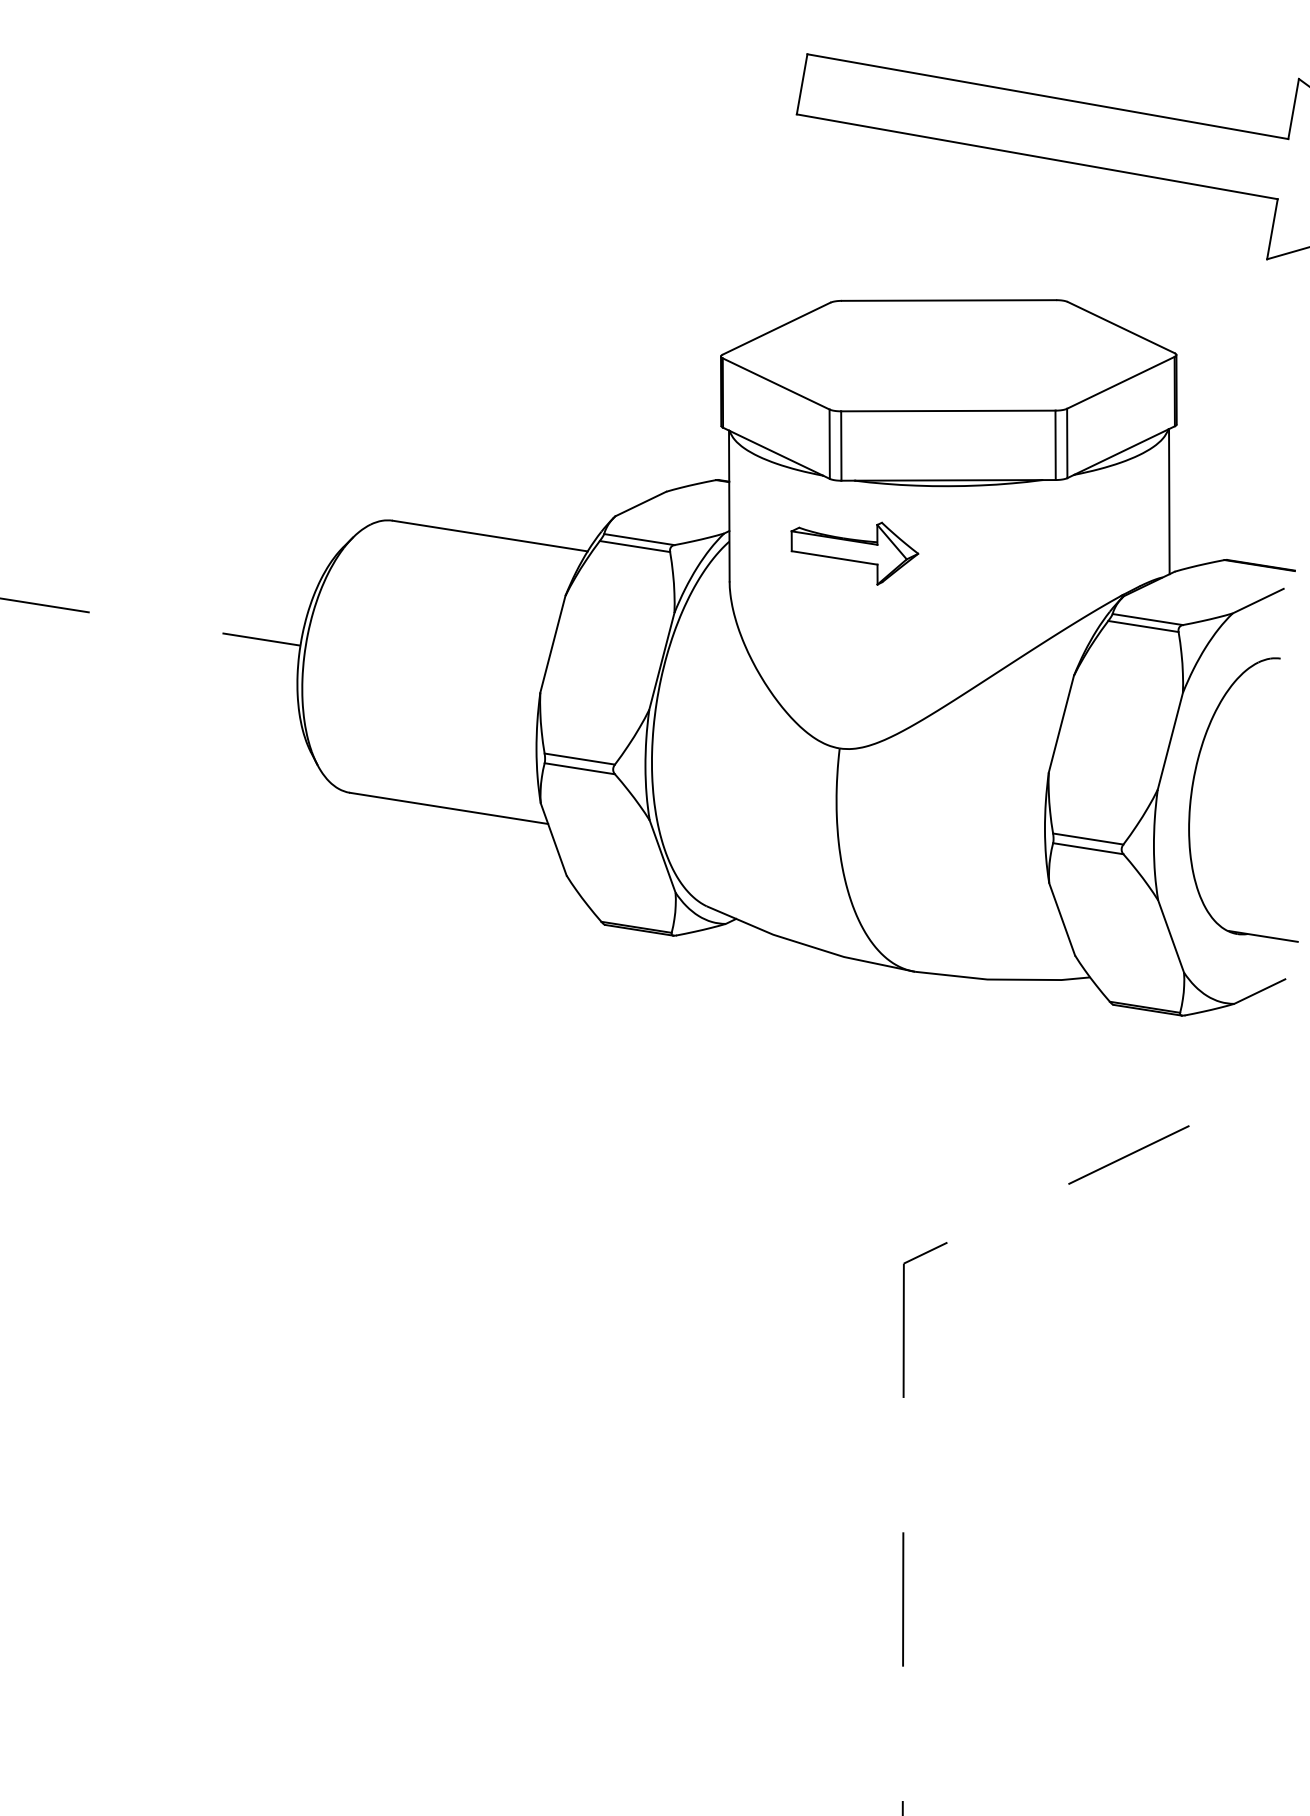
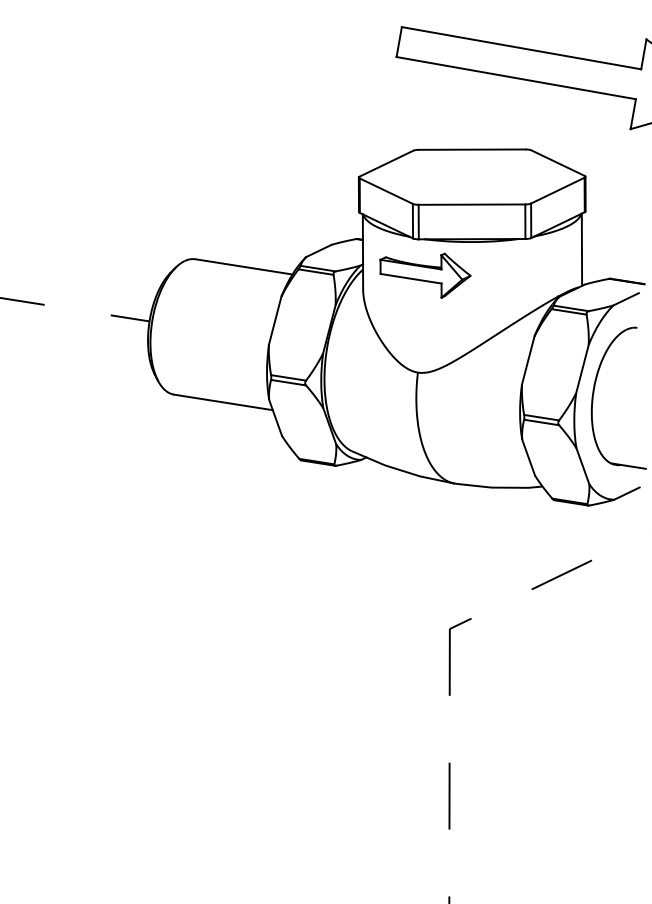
part: (854, 553) -> (425, 275), size x1.43

